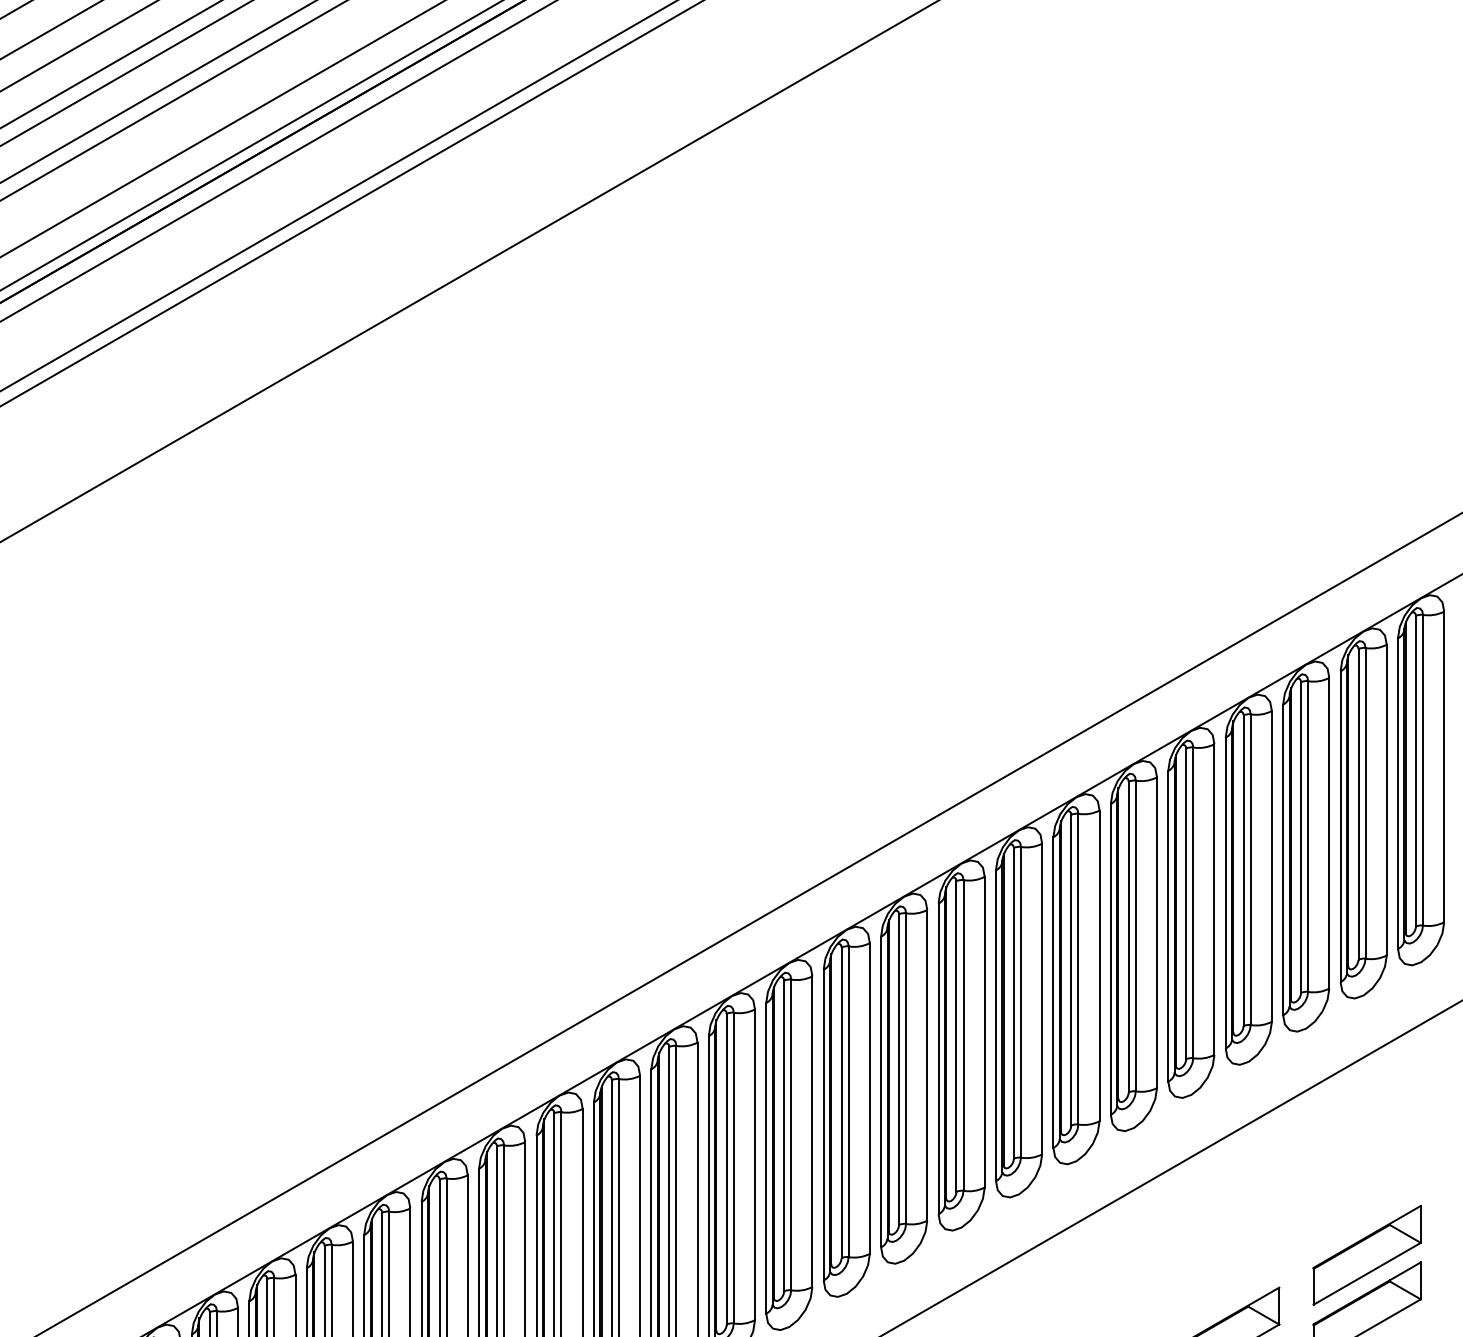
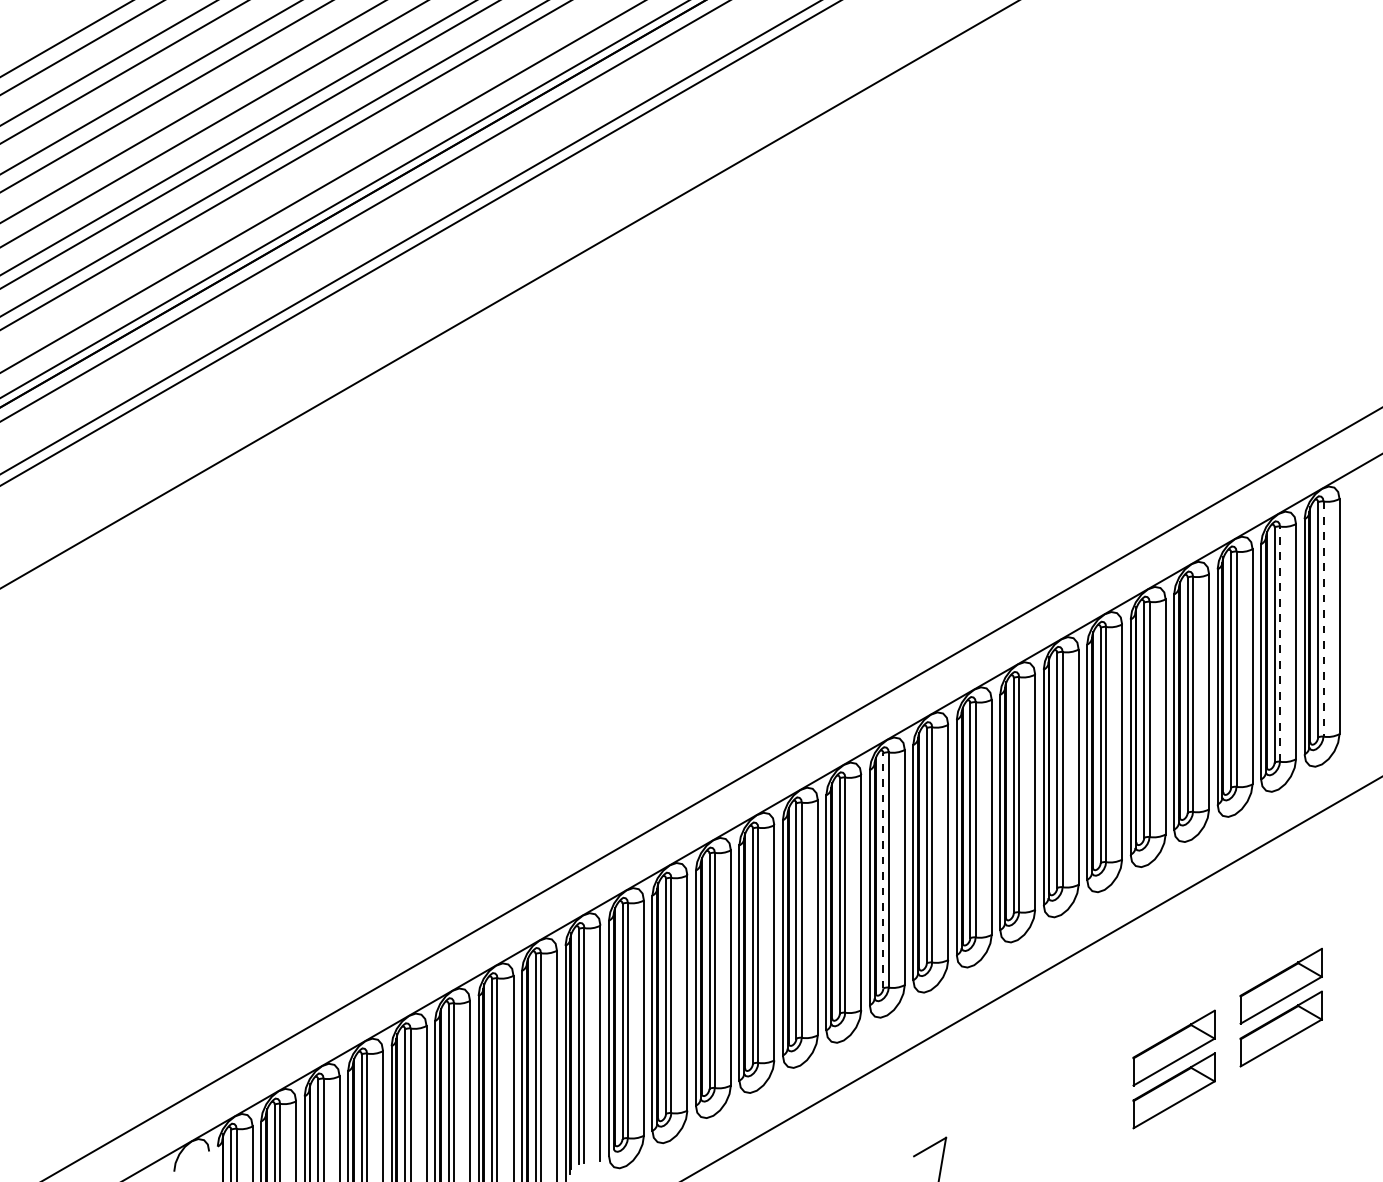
line: (1423, 770) -> (1323, 619), solid -> dashed
line: (1366, 803) -> (1280, 644), solid -> dashed
line: (841, 1102) -> (883, 870), solid -> dashed

